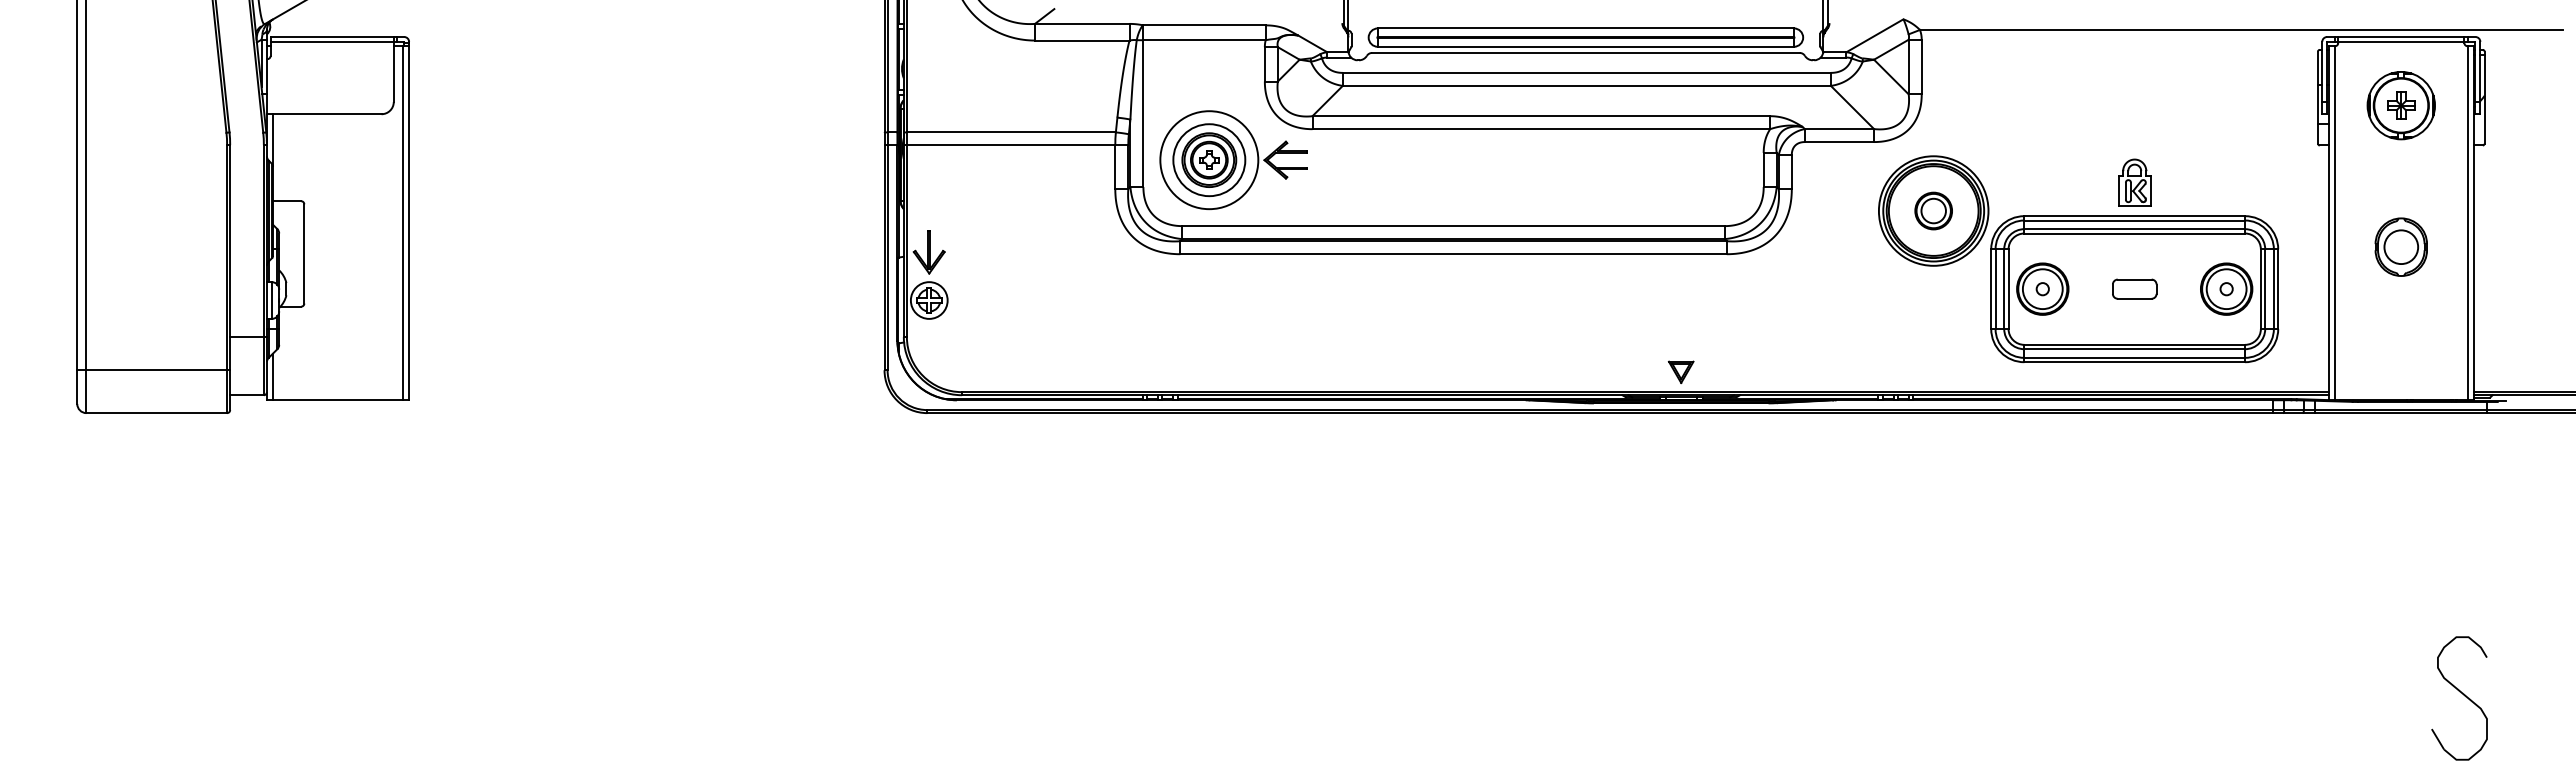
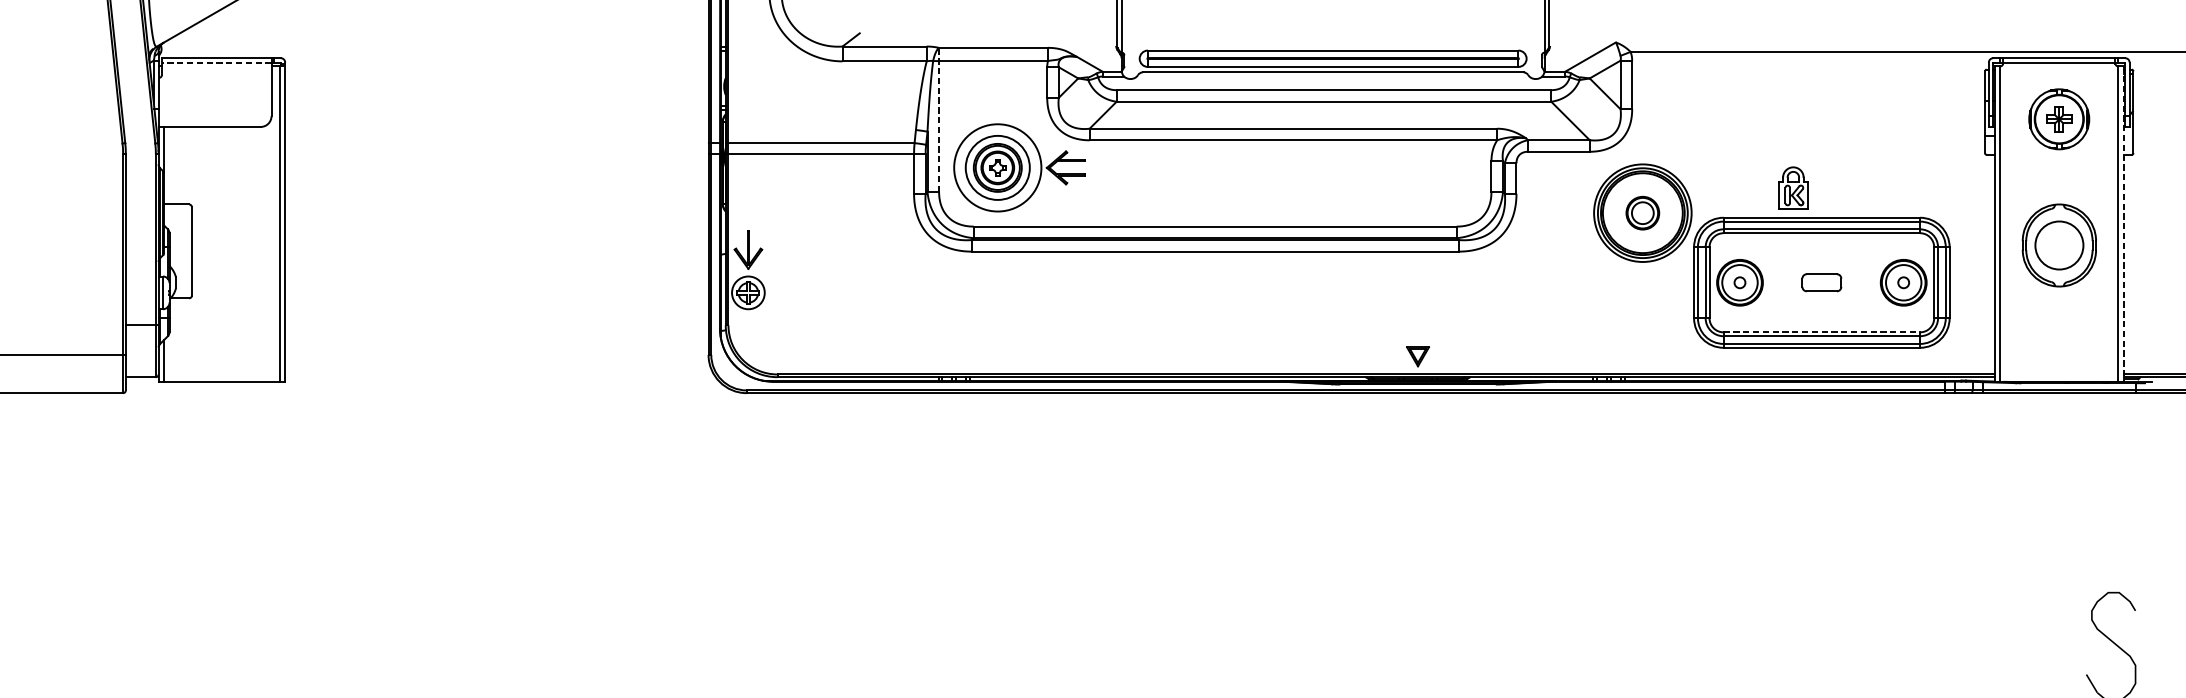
line: (332, 41) -> (216, 62), solid -> dashed
line: (1143, 106) -> (939, 120), solid -> dashed
part: (2134, 182) -> (1793, 187), moved
line: (2473, 223) -> (2123, 224), solid -> dashed
part: (2400, 246) -> (2058, 244), size x1.6
line: (2135, 344) -> (1822, 332), solid -> dashed

